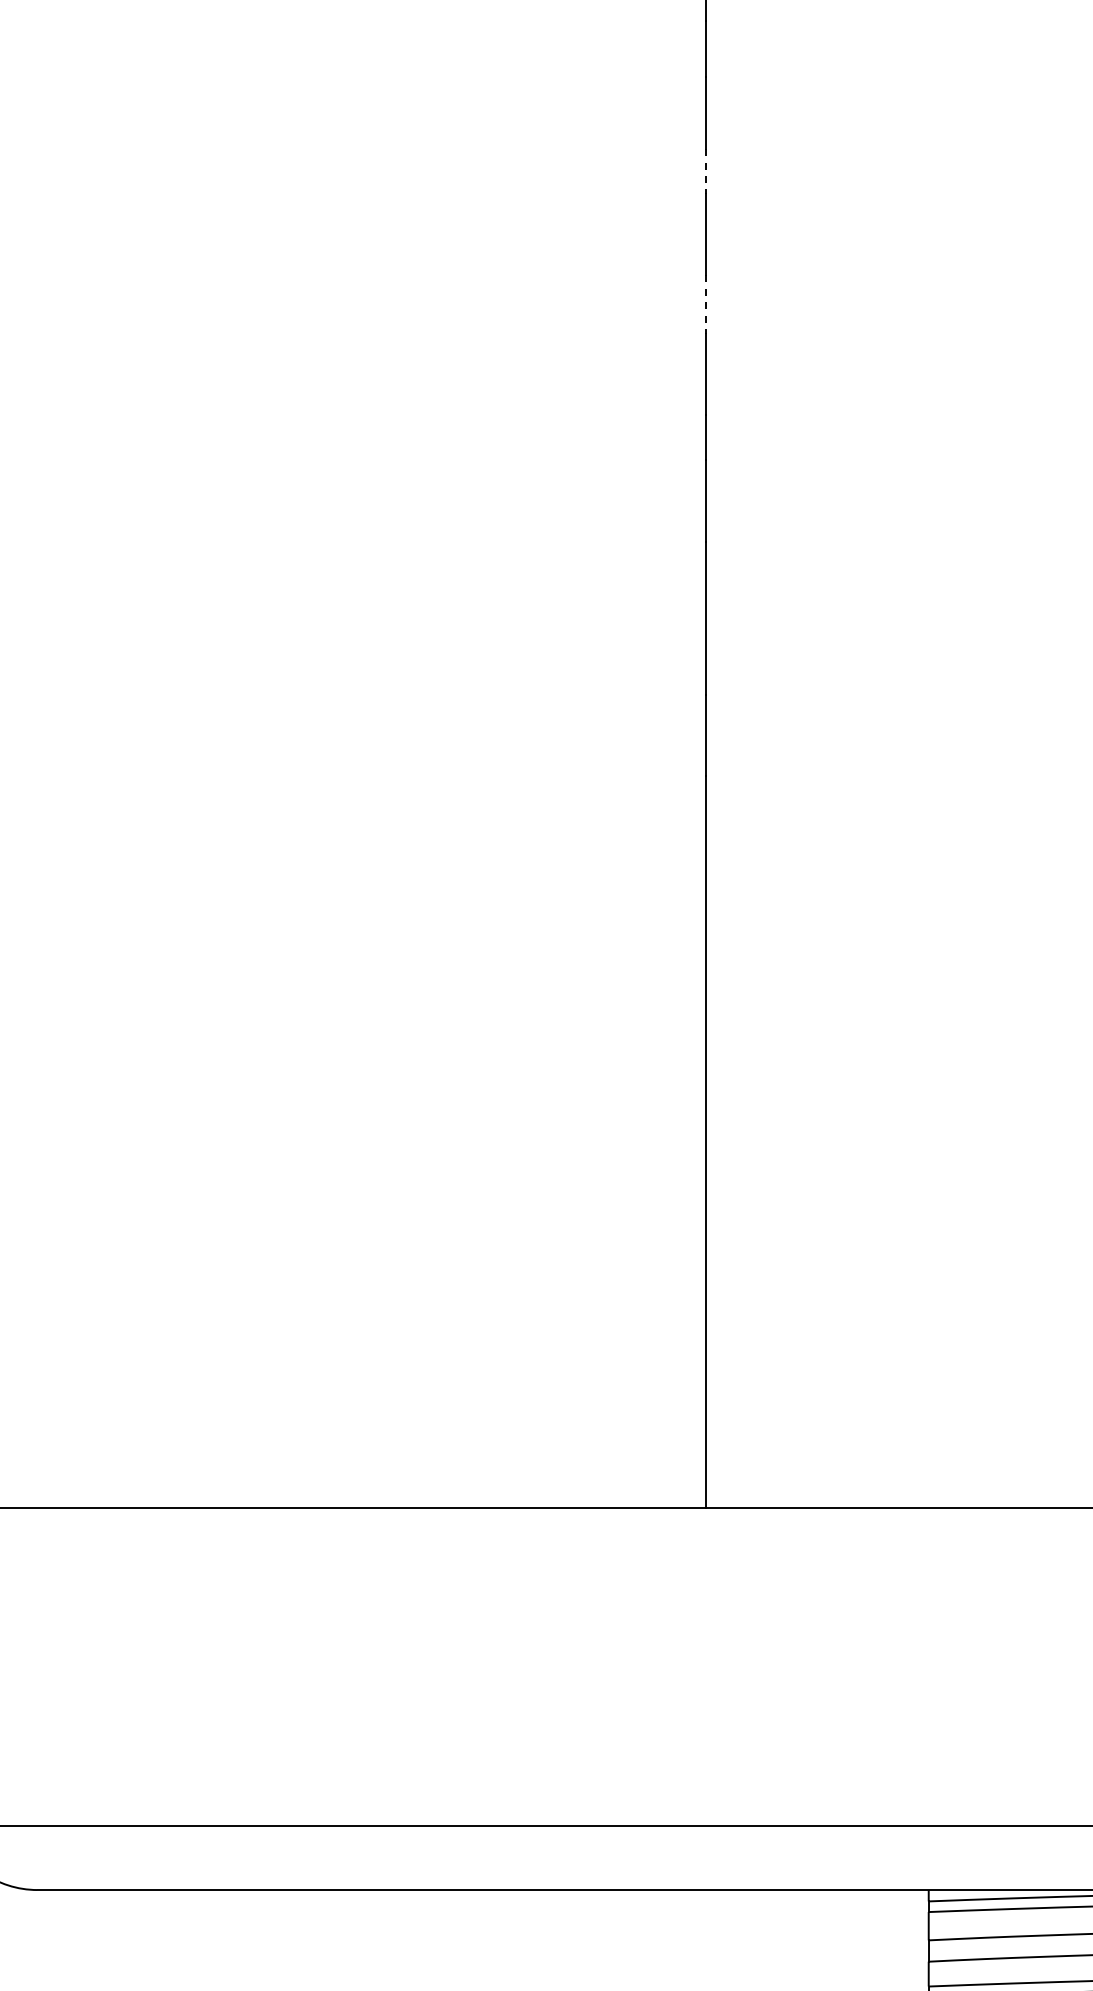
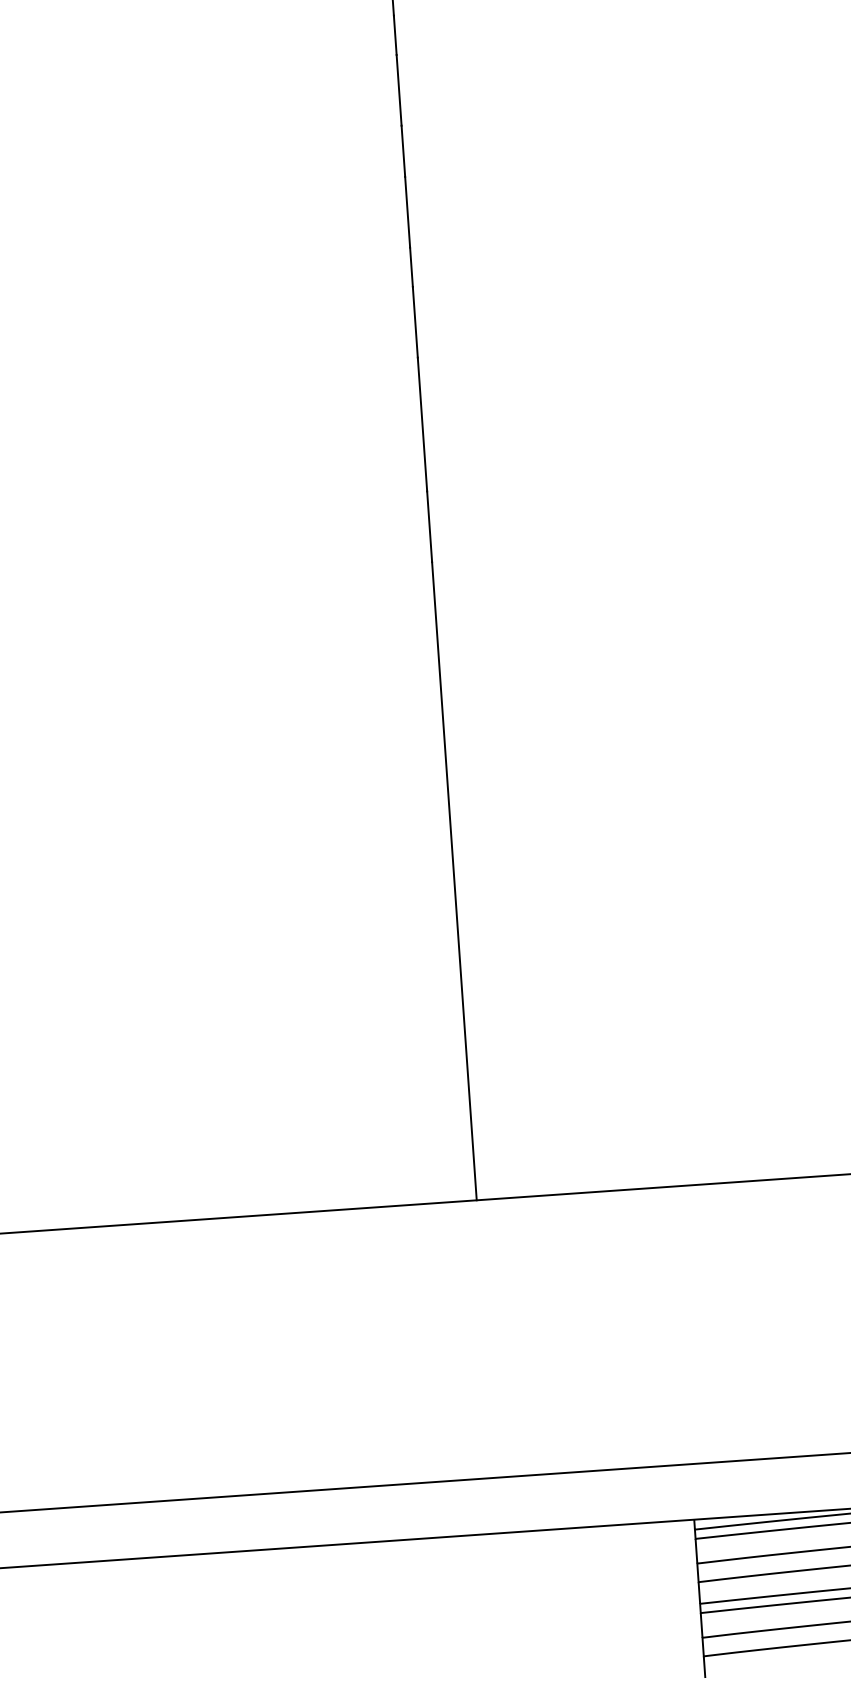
line: (705, 171) -> (394, 35), dashed -> solid
line: (705, 305) -> (403, 151), dashed -> solid

